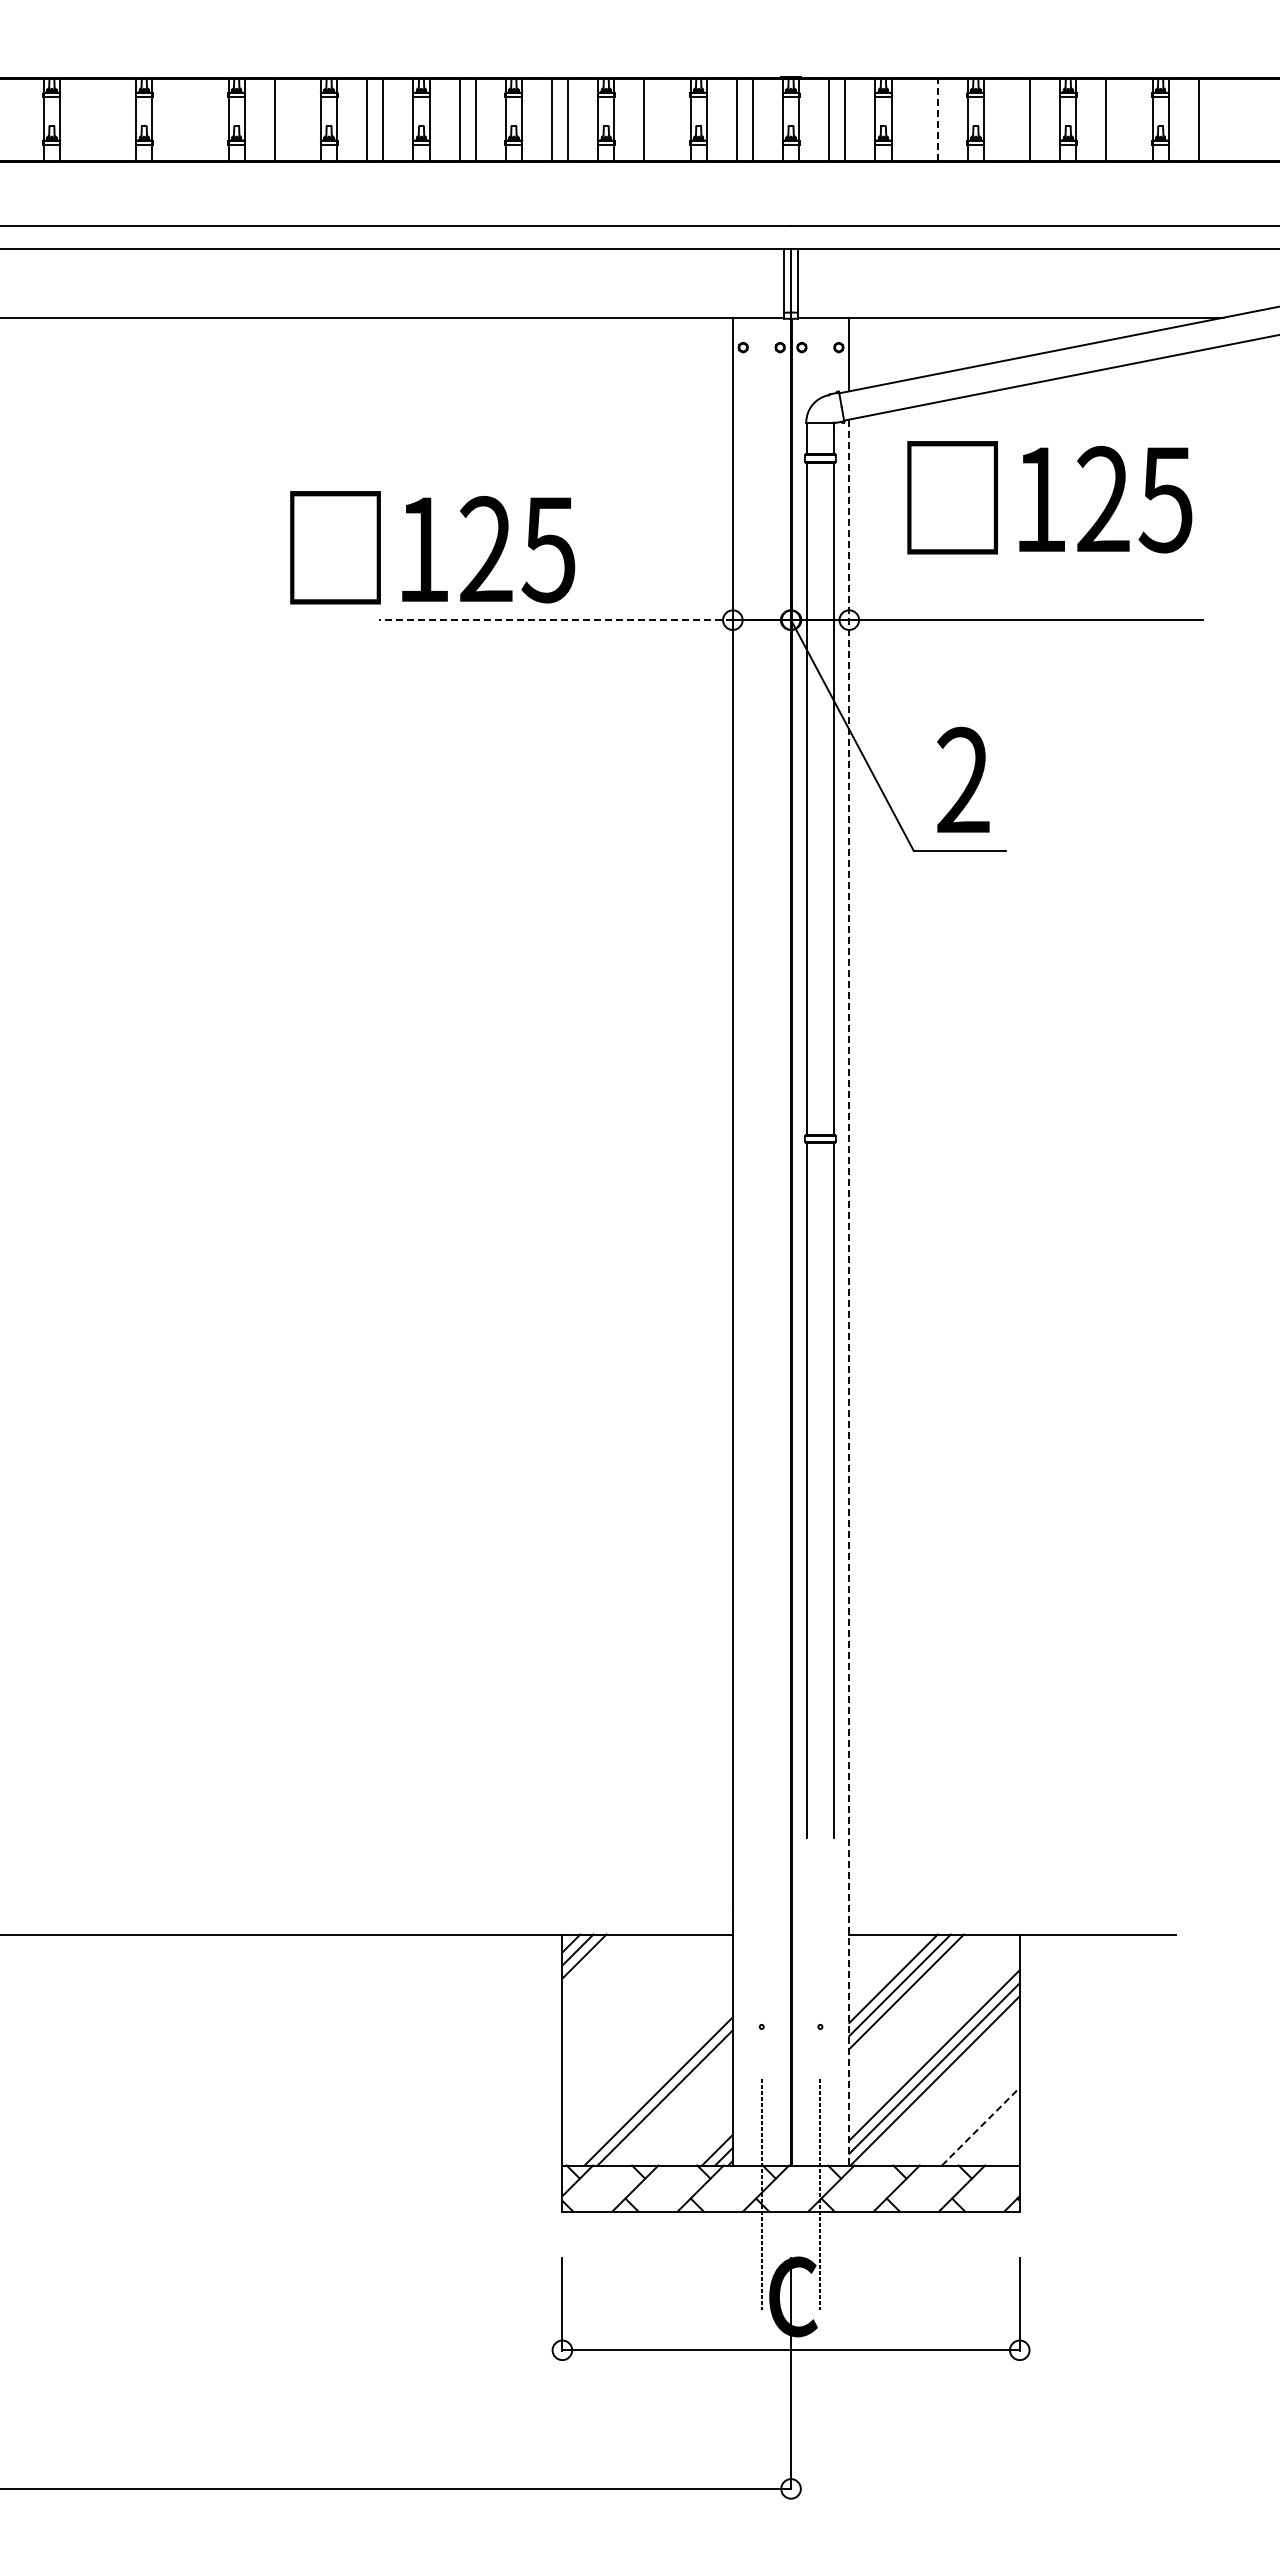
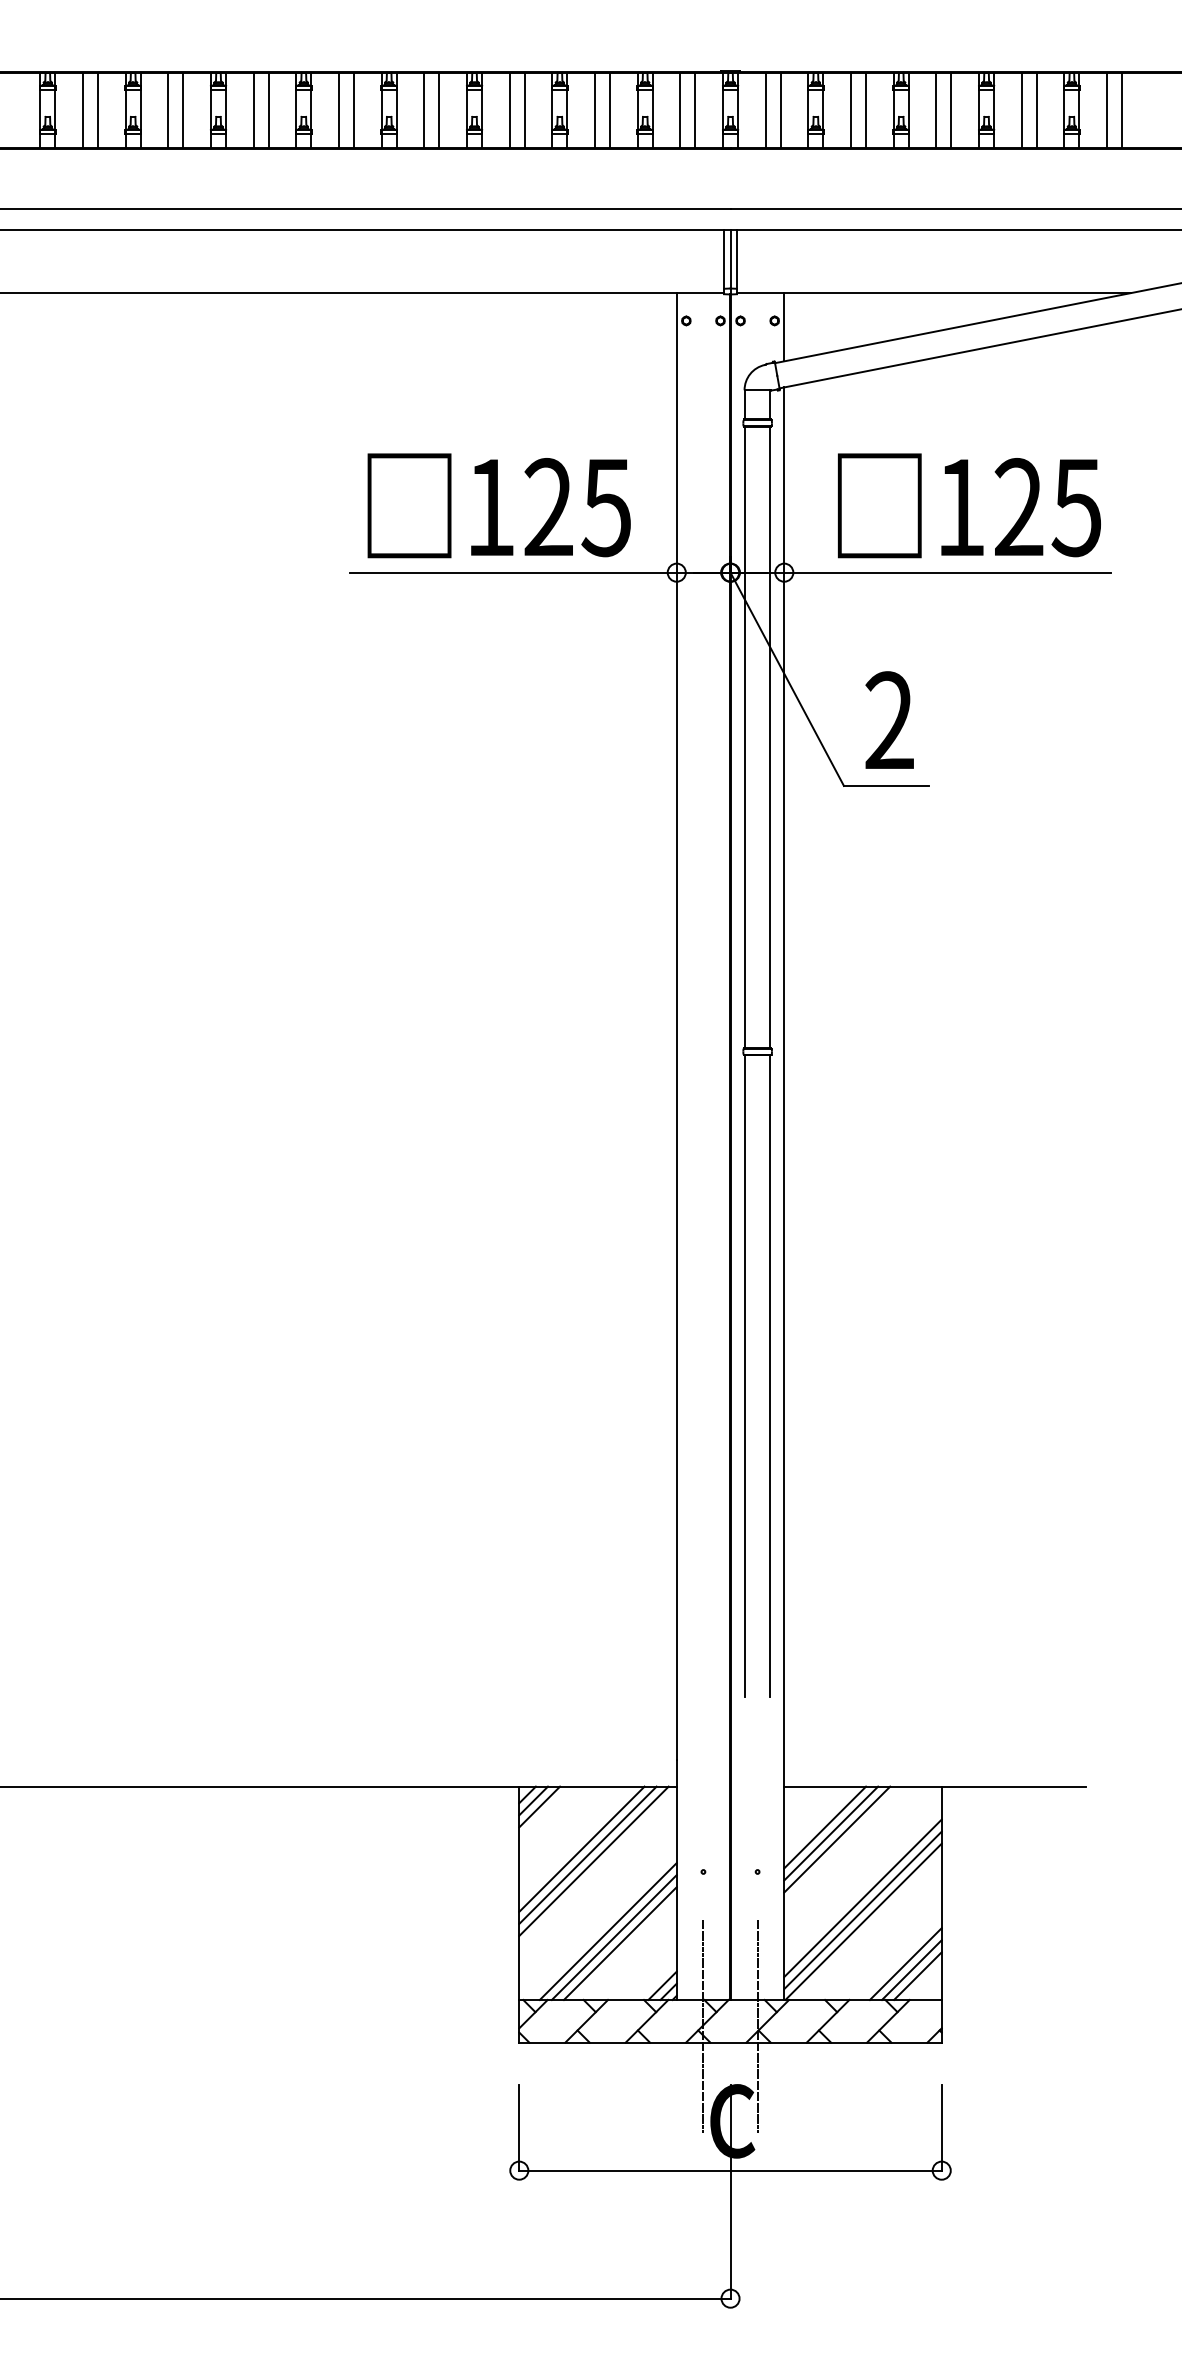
line: (90, 119) -> (83, 110), added
line: (106, 119) -> (98, 110), added
line: (182, 119) -> (168, 110), added
line: (198, 119) -> (183, 110), added
line: (290, 119) -> (268, 110), added
line: (660, 119) -> (609, 110), added
line: (921, 119) -> (850, 110), added
line: (1013, 119) -> (935, 110), added
line: (1122, 119) -> (1036, 110), added
line: (1214, 119) -> (1121, 110), added
line: (937, 120) -> (865, 111), dashed -> solid
text: (1049, 497) -> (969, 505), moved
text: (432, 547) -> (499, 505), moved
line: (556, 620) -> (513, 572), dashed -> solid
line: (849, 1292) -> (784, 1193), dashed -> solid
line: (629, 2002) -> (581, 1849), added
line: (636, 2008) -> (587, 1854), added
line: (643, 2015) -> (594, 1861), added
line: (671, 2104) -> (620, 1943), added
line: (980, 2126) -> (905, 1963), dashed -> solid
line: (987, 2132) -> (911, 1969), added
line: (993, 2139) -> (917, 1975), added

